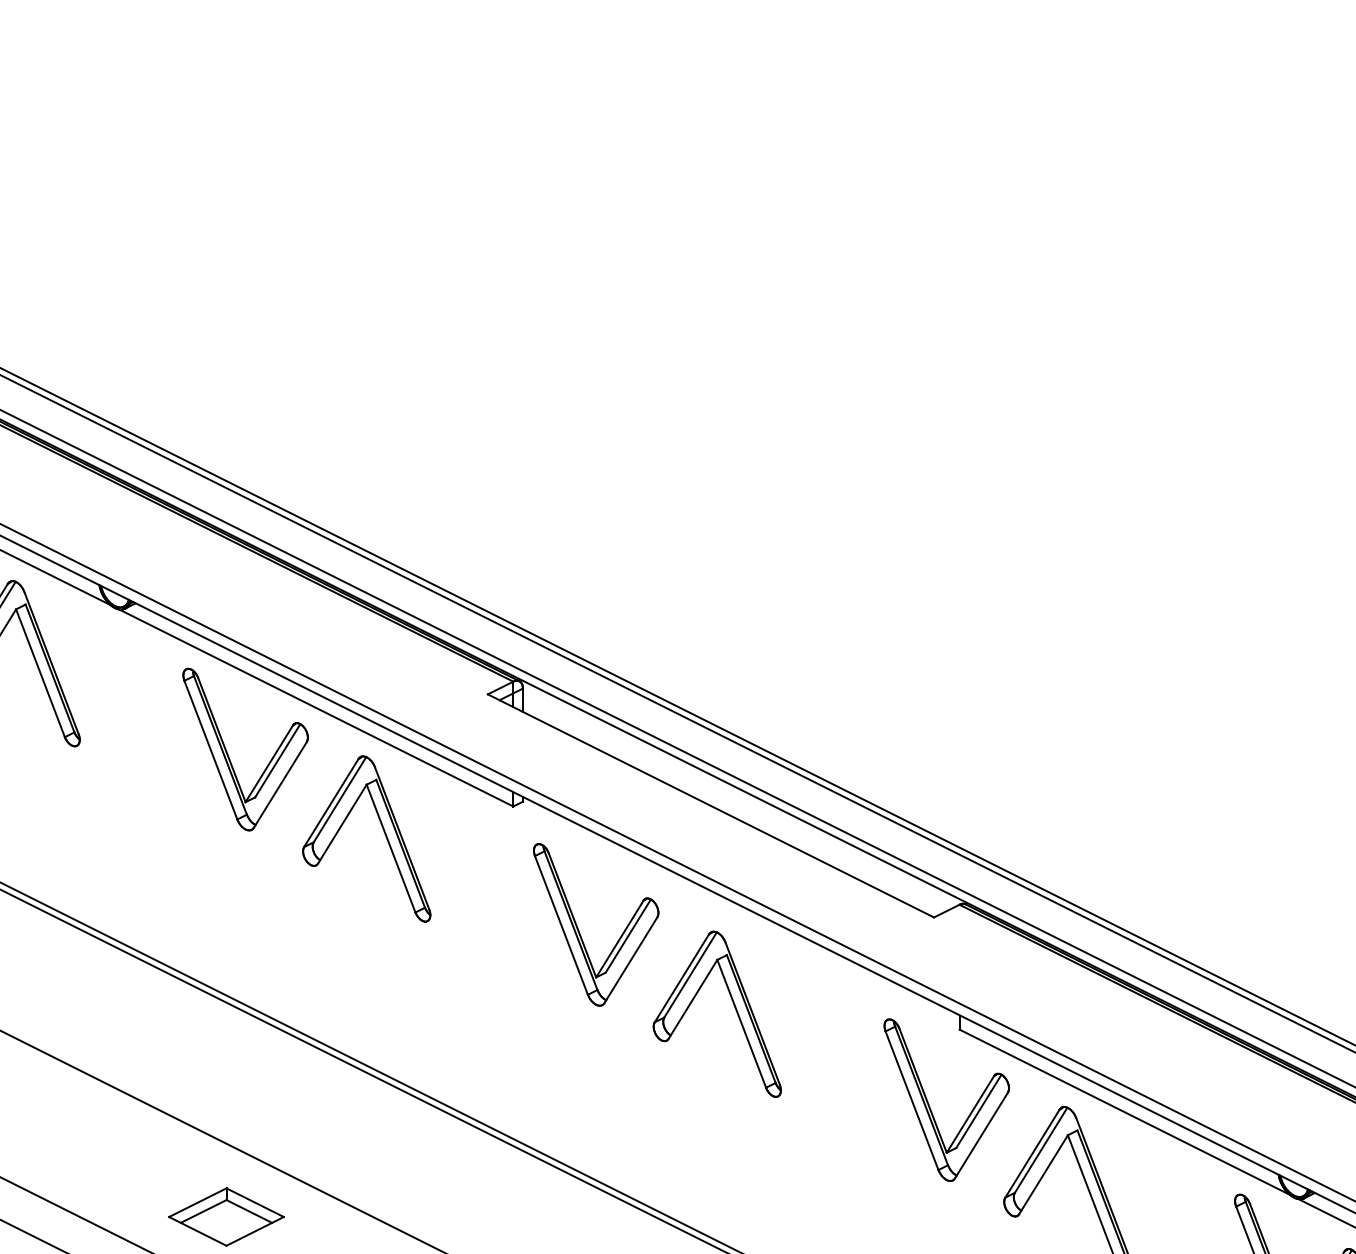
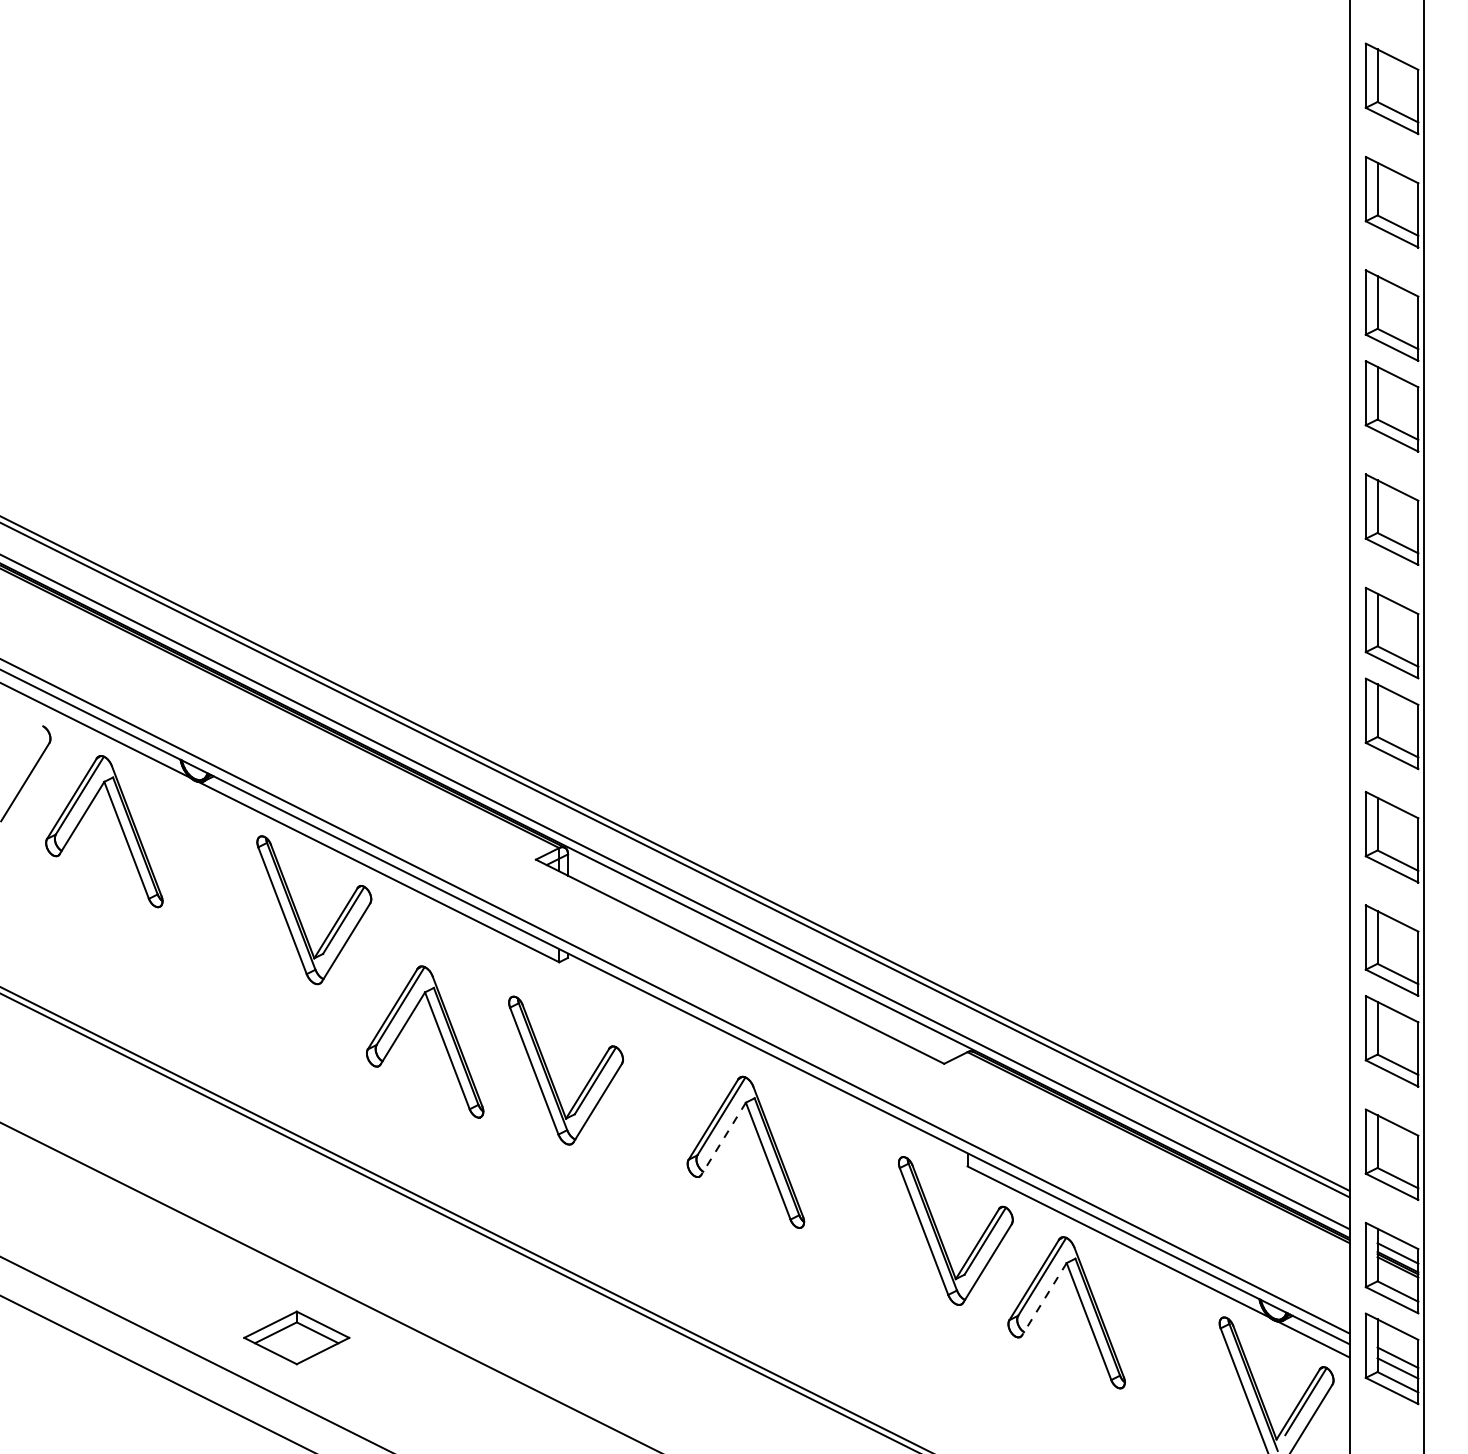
part: (382, 829) -> (439, 1033), moved
part: (579, 929) -> (550, 1074), moved
line: (692, 1000) -> (723, 1139), solid -> dashed
line: (1043, 1175) -> (1044, 1299), solid -> dashed

